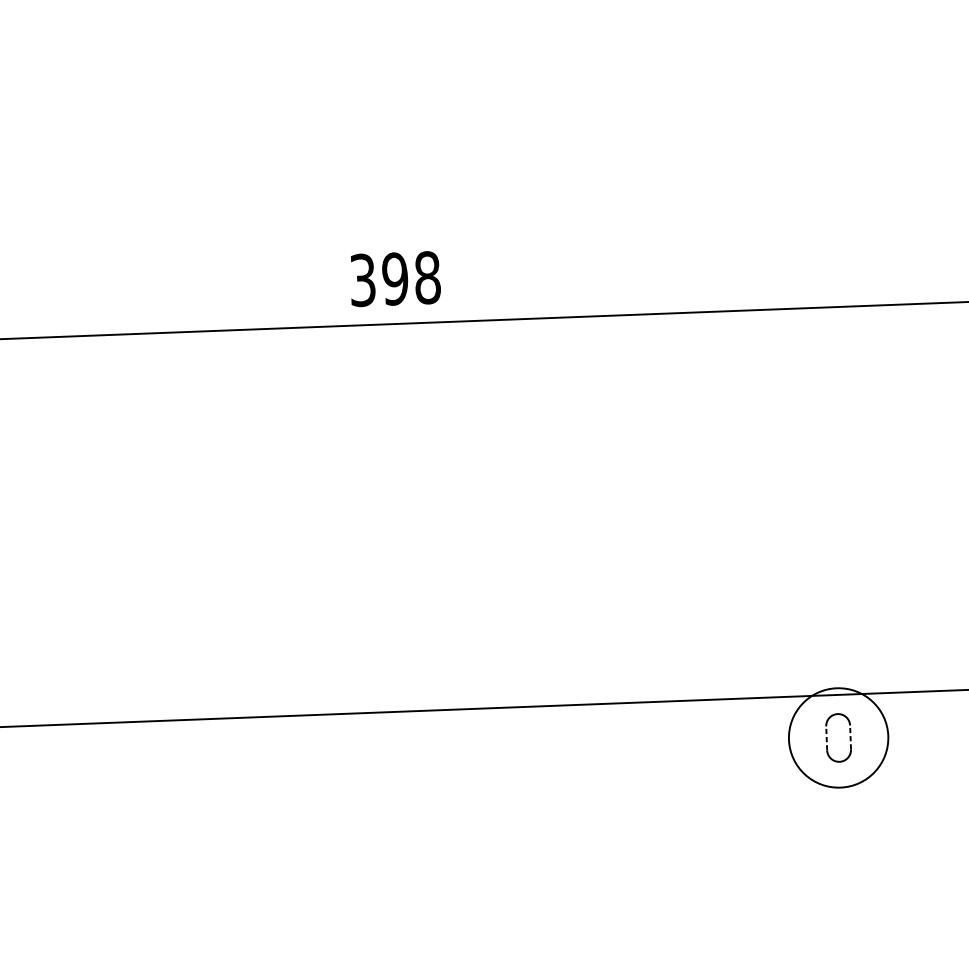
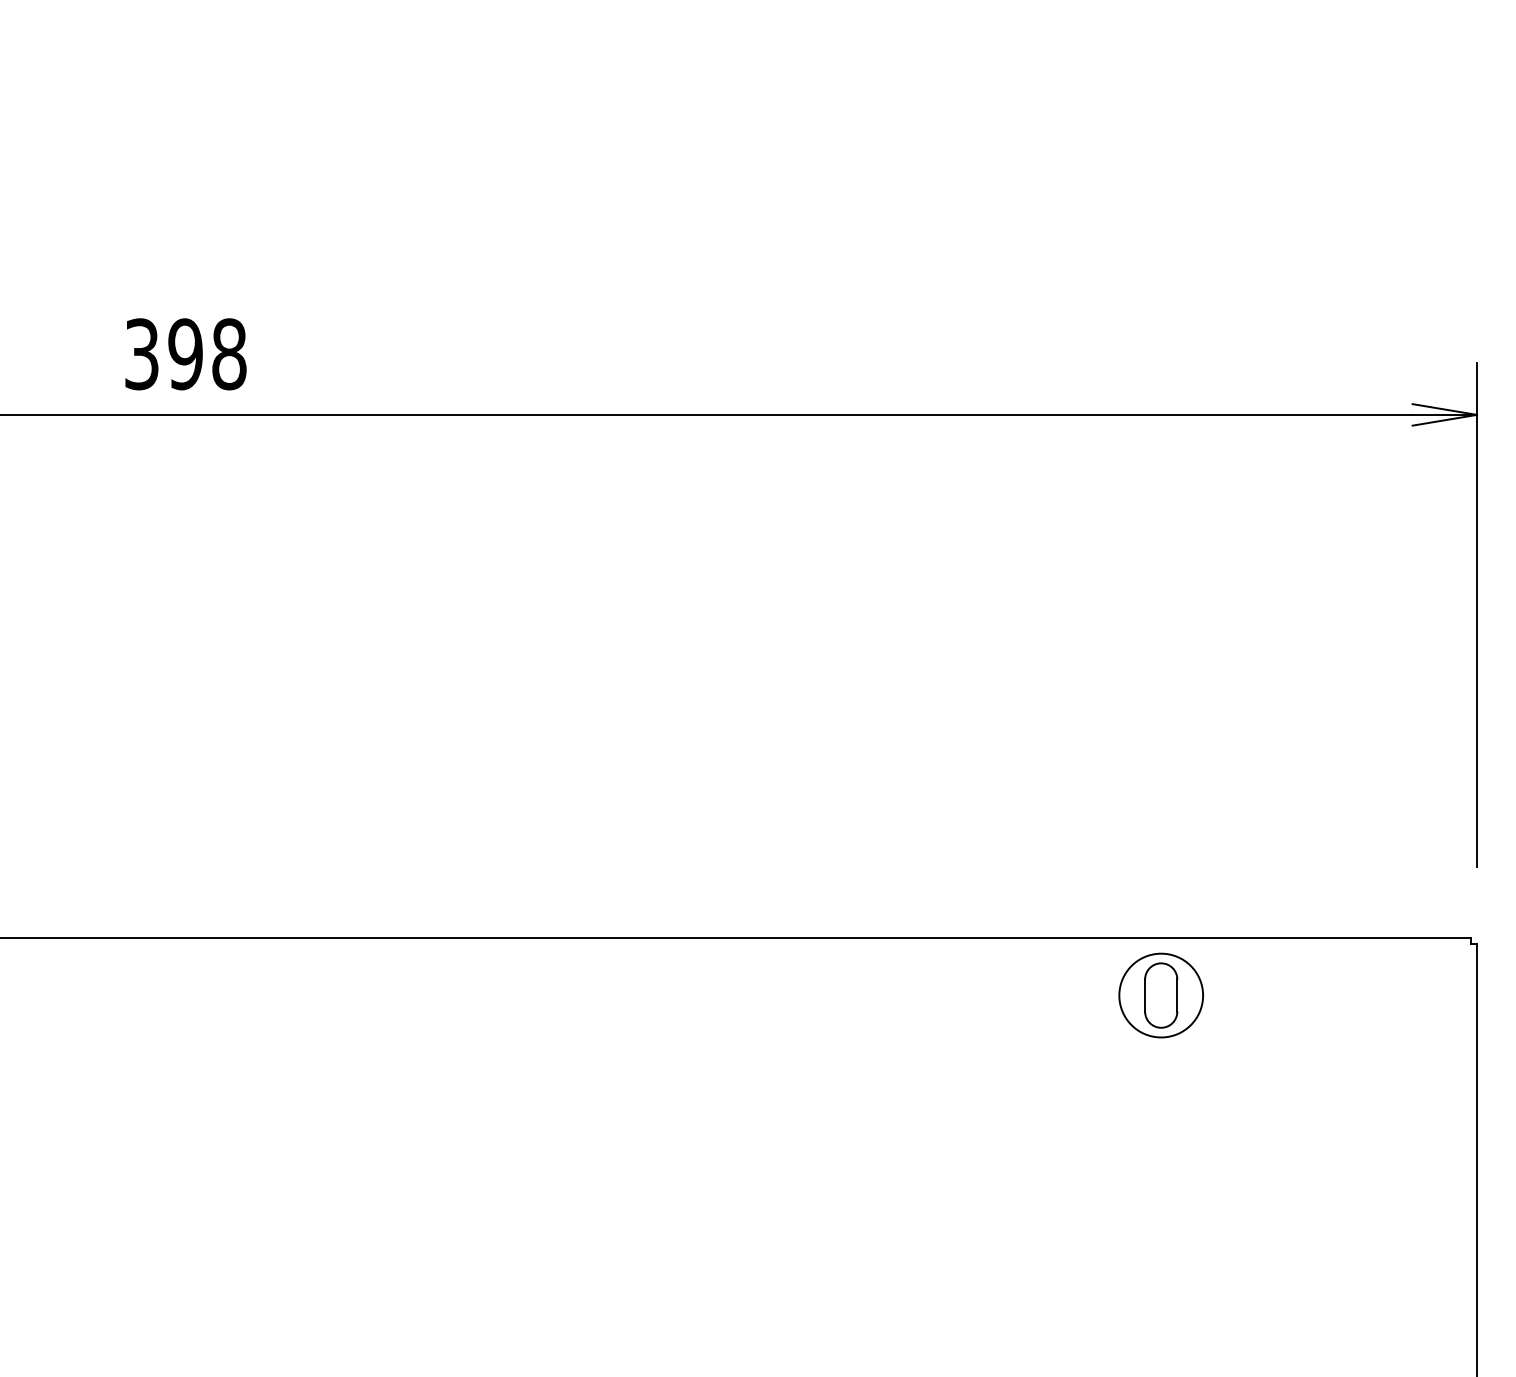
text: (395, 279) -> (185, 354), moved
circle: (838, 737) -> (1161, 995), size x0.62
line: (850, 737) -> (1177, 995), dashed -> solid
line: (826, 738) -> (1145, 995), dashed -> solid

